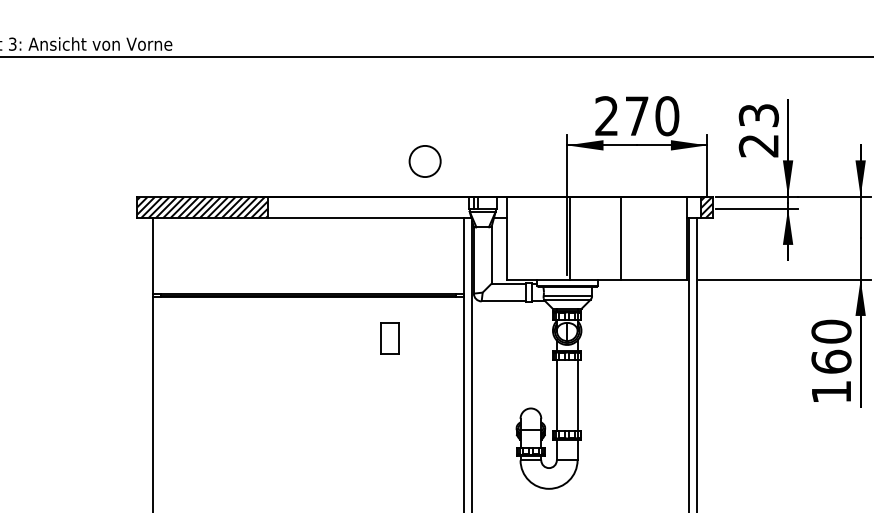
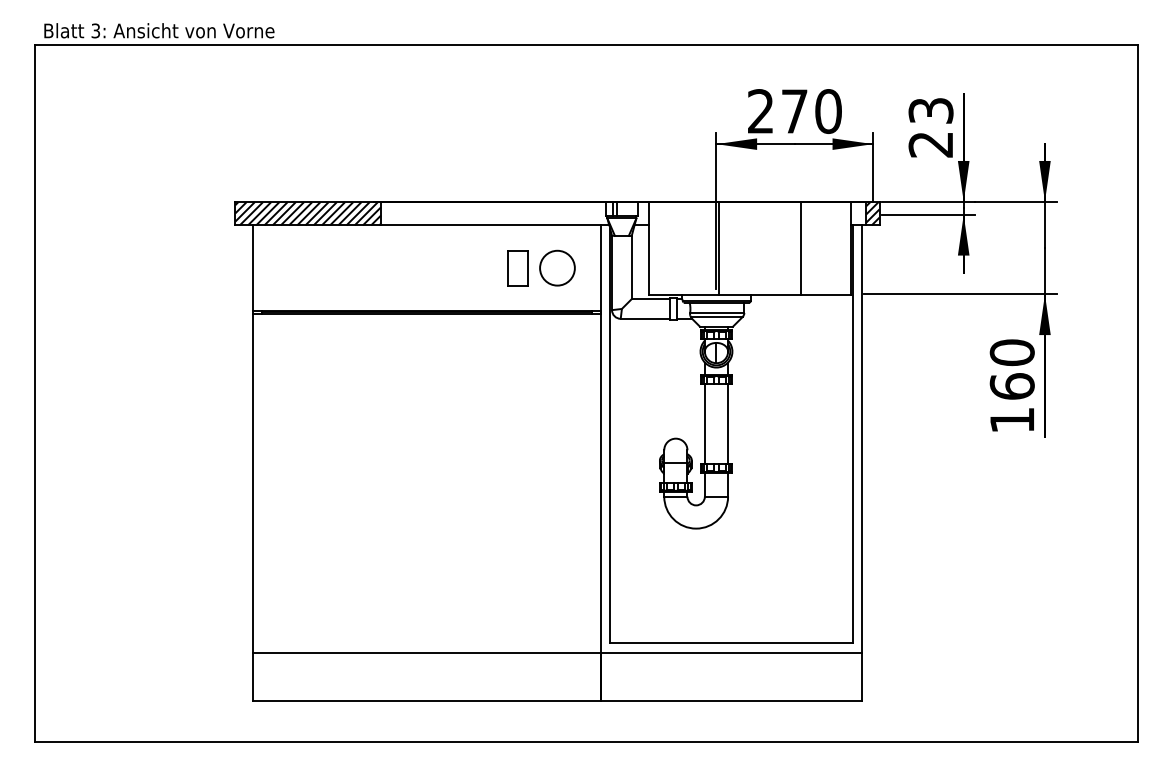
circle: (425, 160) -> (557, 267), moved
line: (620, 238) -> (800, 248), moved
part: (389, 338) -> (517, 268), moved

